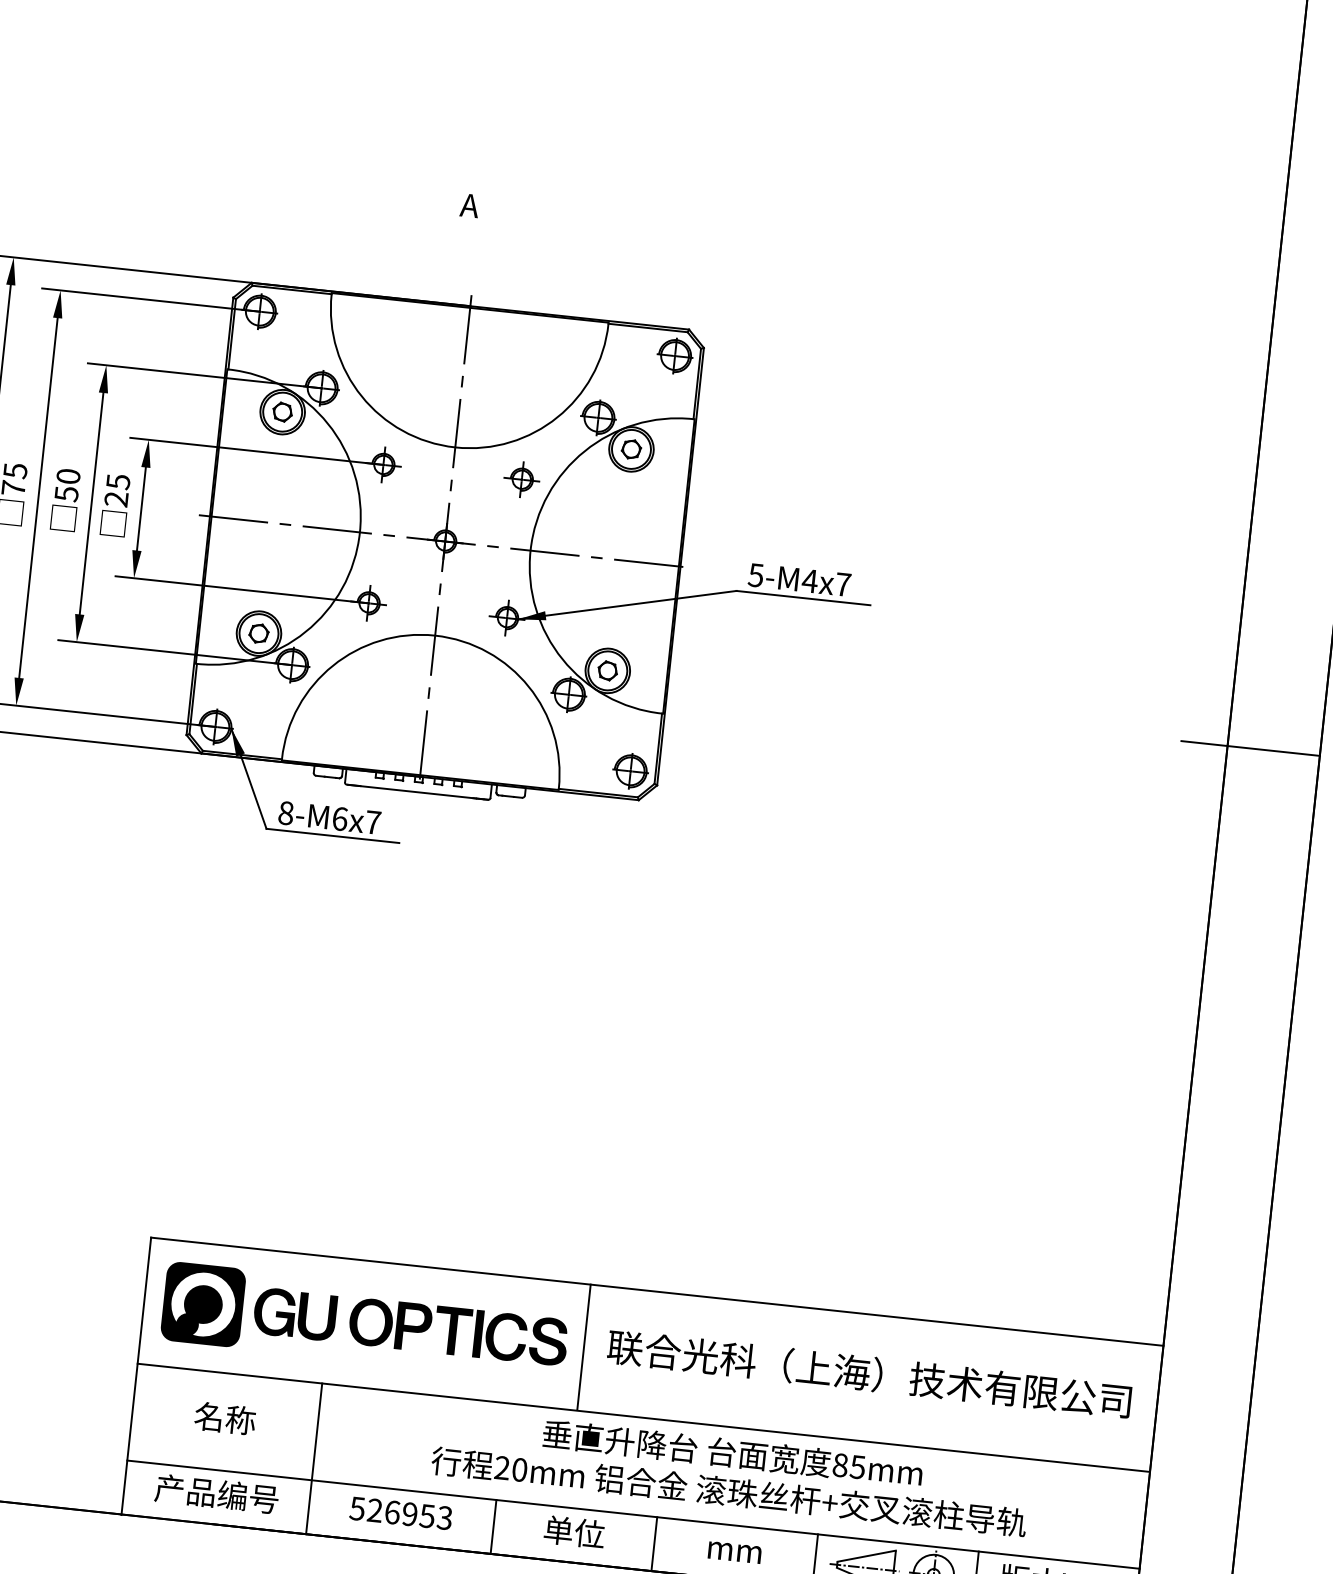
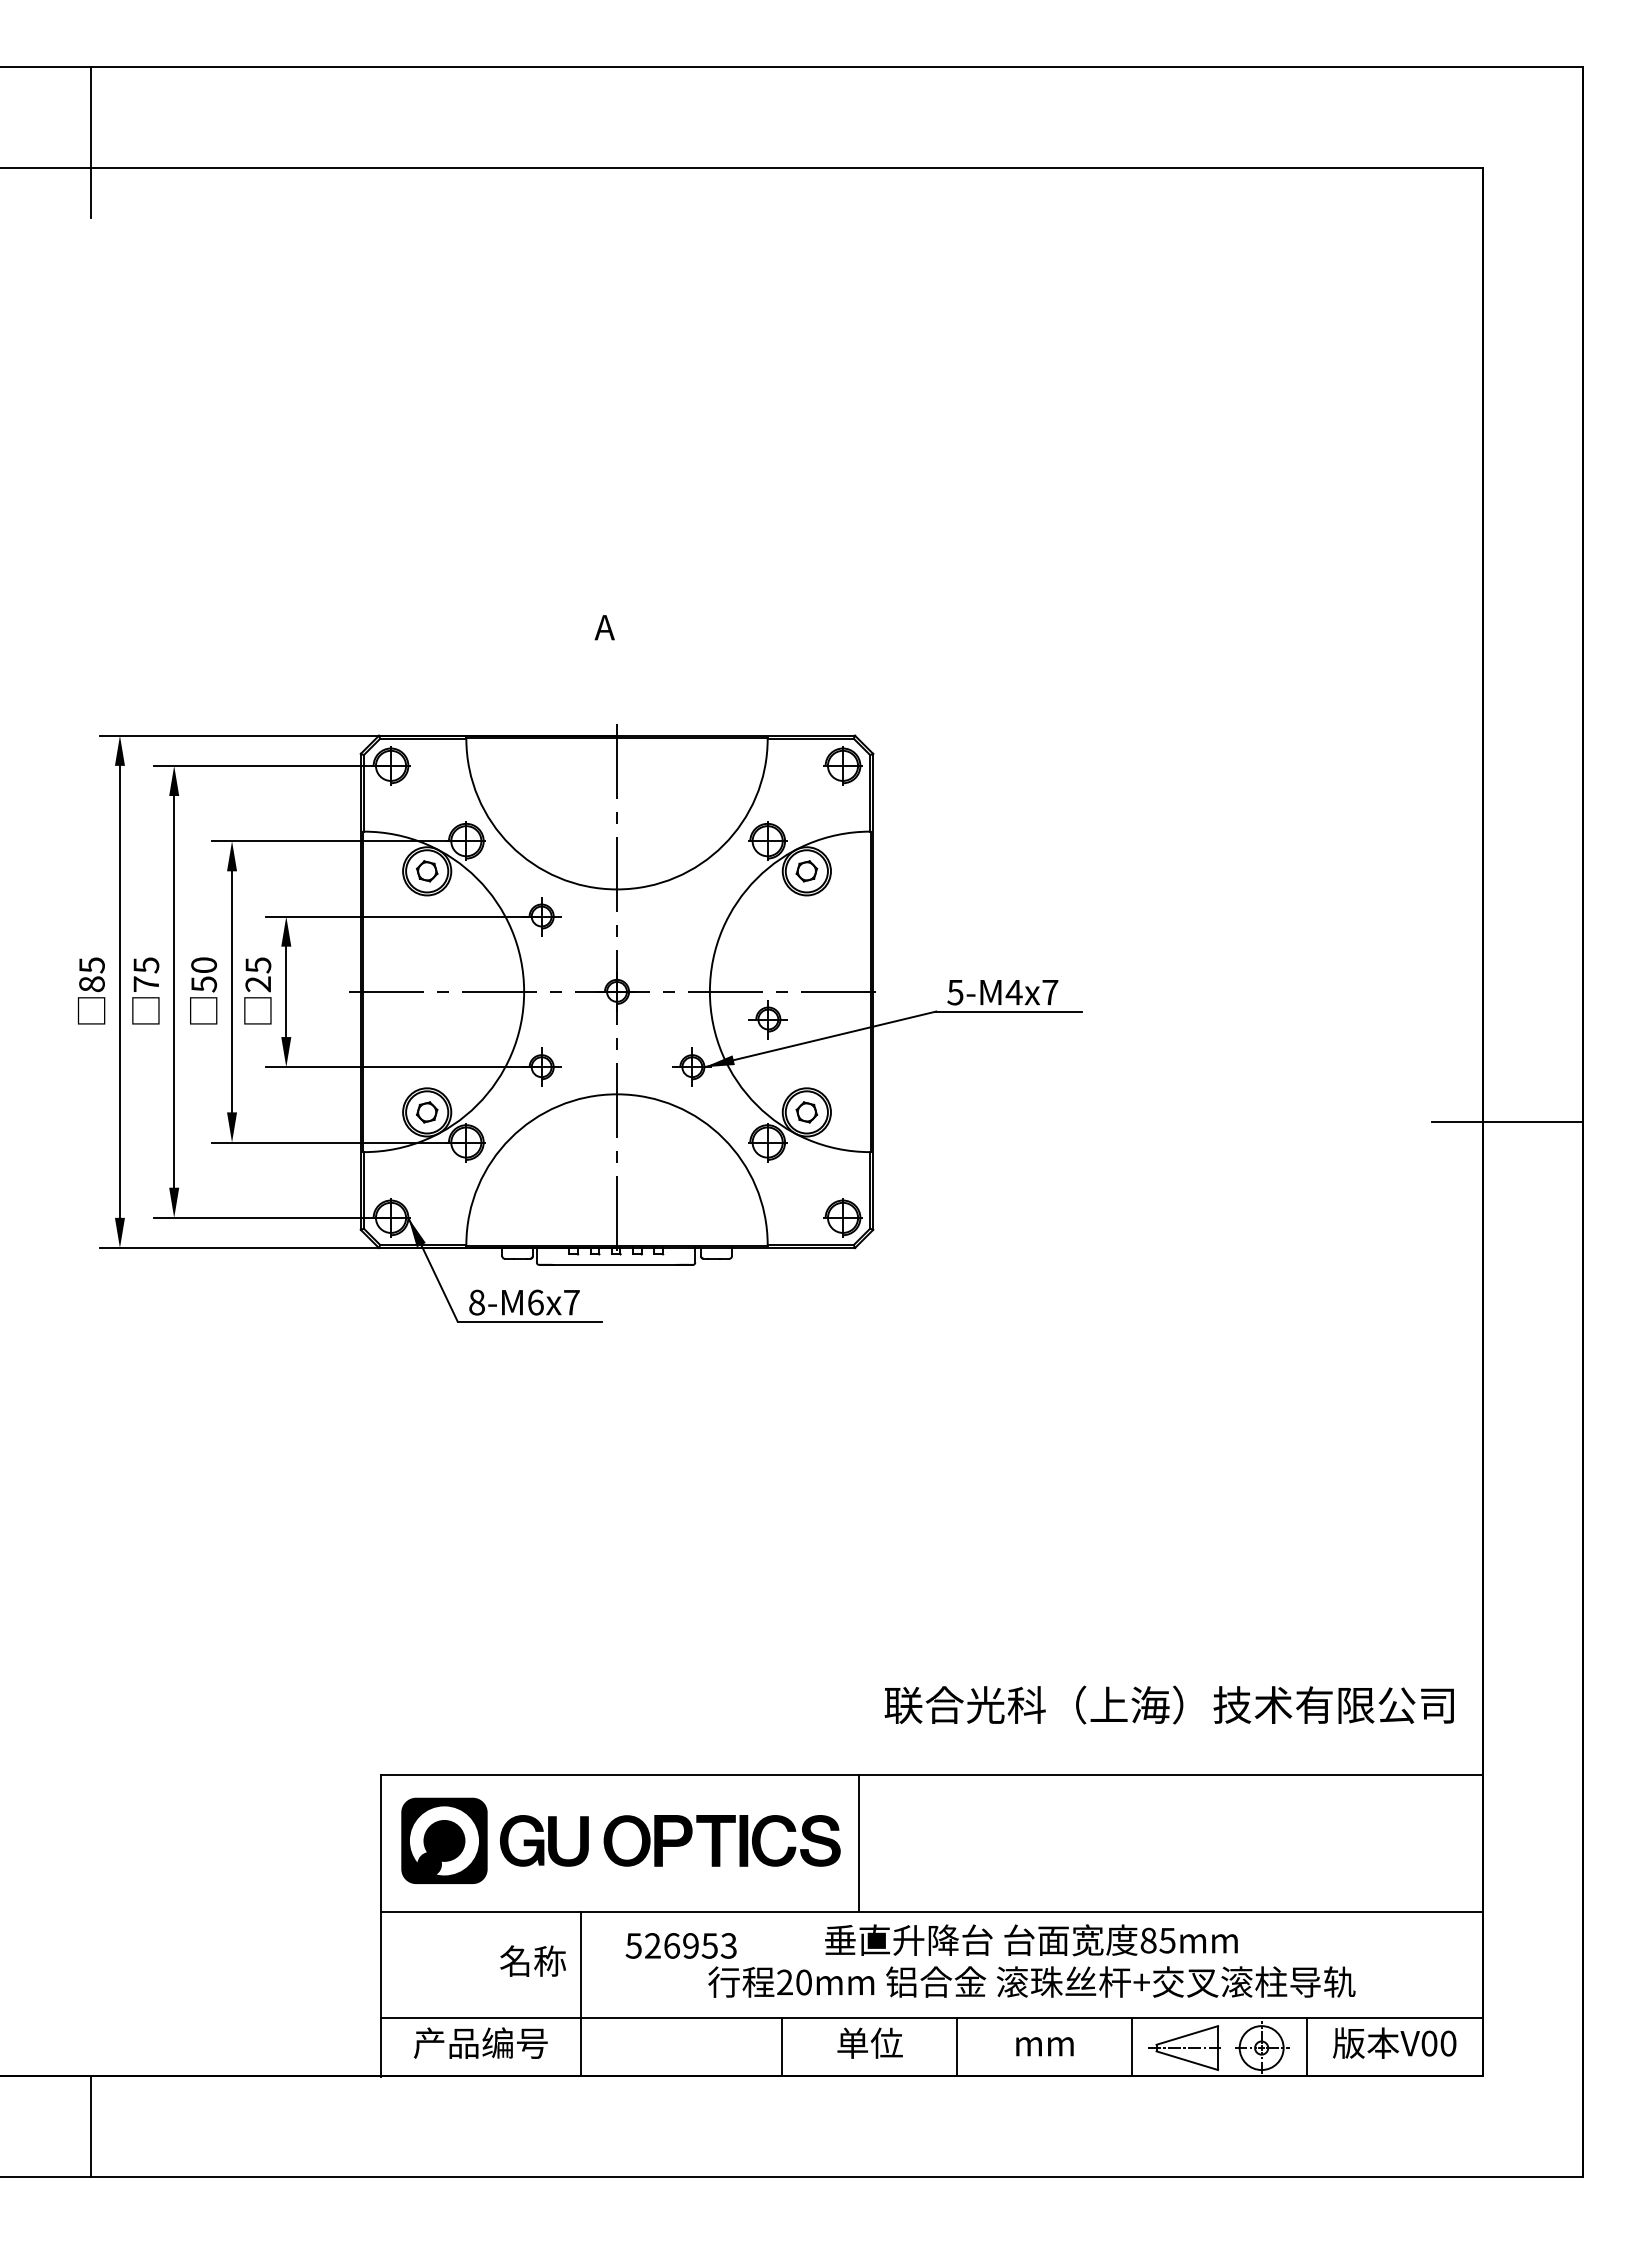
part: (521, 479) -> (767, 1019), moved
text: (868, 1373) -> (1168, 1704), moved
text: (224, 1417) -> (532, 1960), moved
text: (400, 1512) -> (680, 1945), moved

